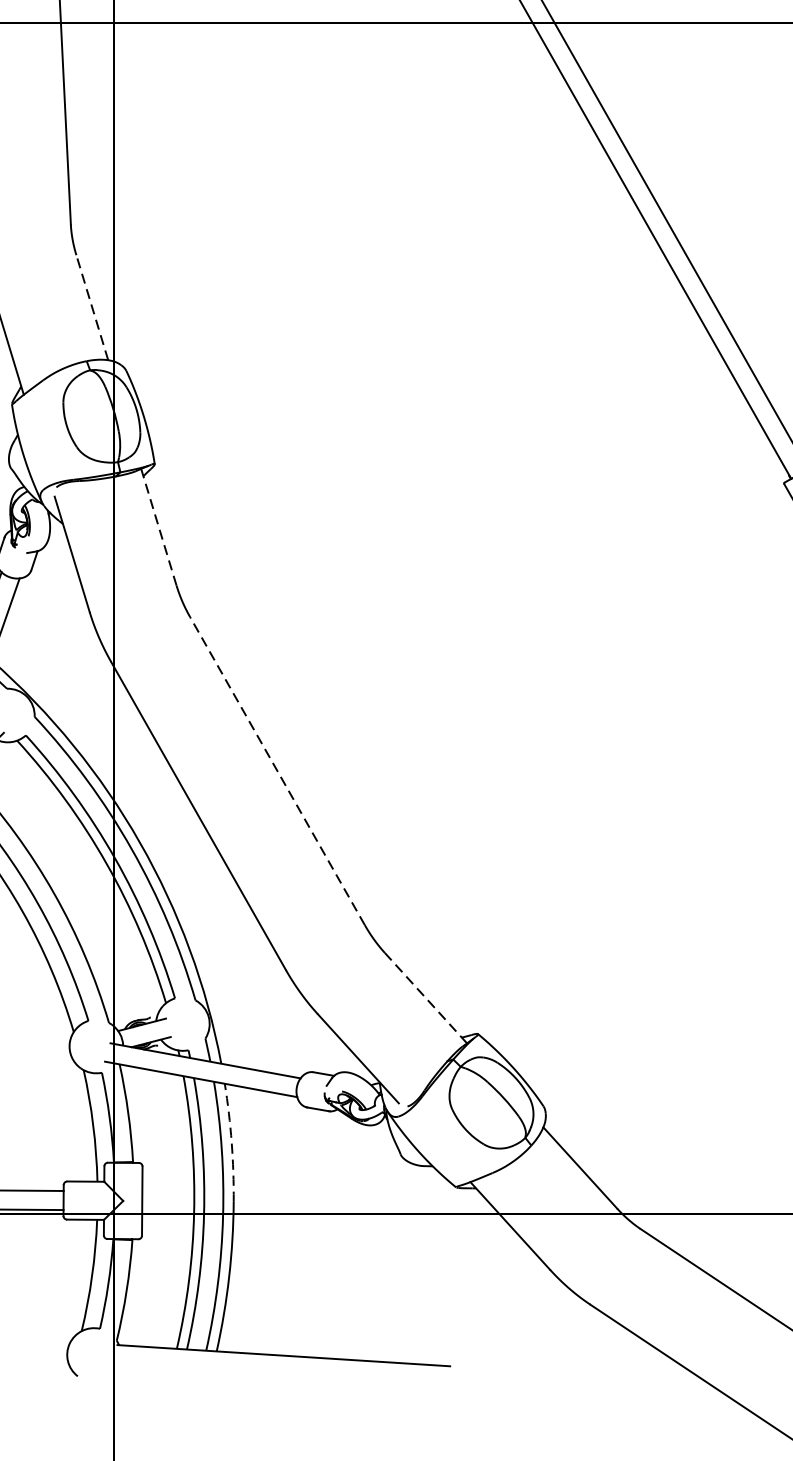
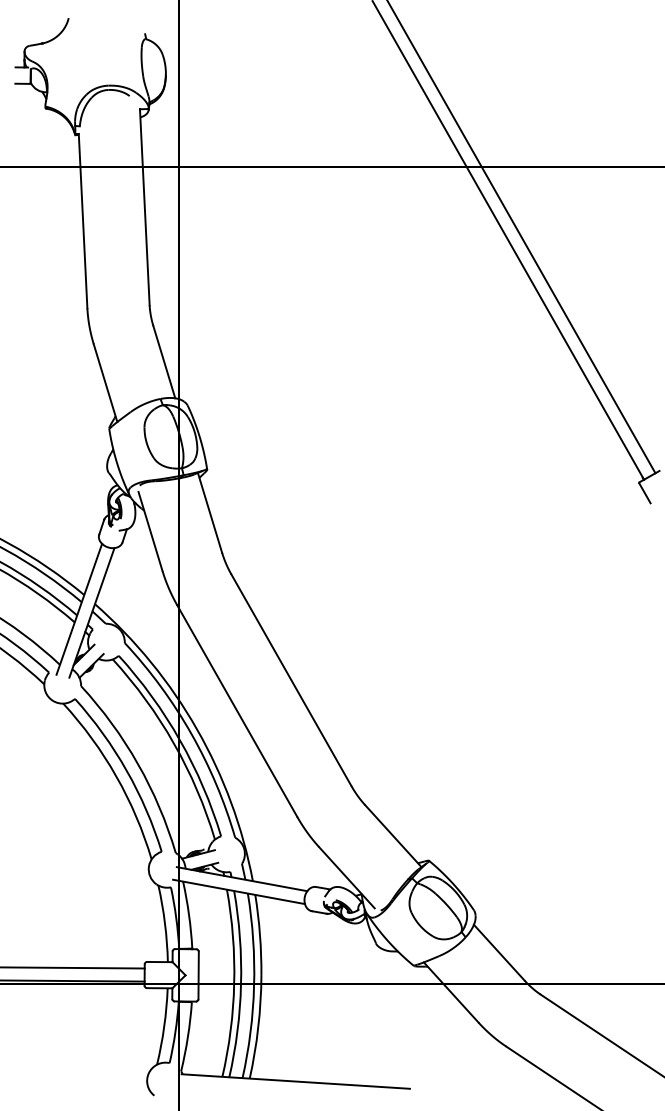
line: (92, 308) -> (164, 362), dashed -> solid
line: (159, 526) -> (210, 512), dashed -> solid
line: (277, 771) -> (291, 680), dashed -> solid
line: (426, 998) -> (393, 836), dashed -> solid
arc: (232, 1142) -> (260, 935), dashed -> solid

